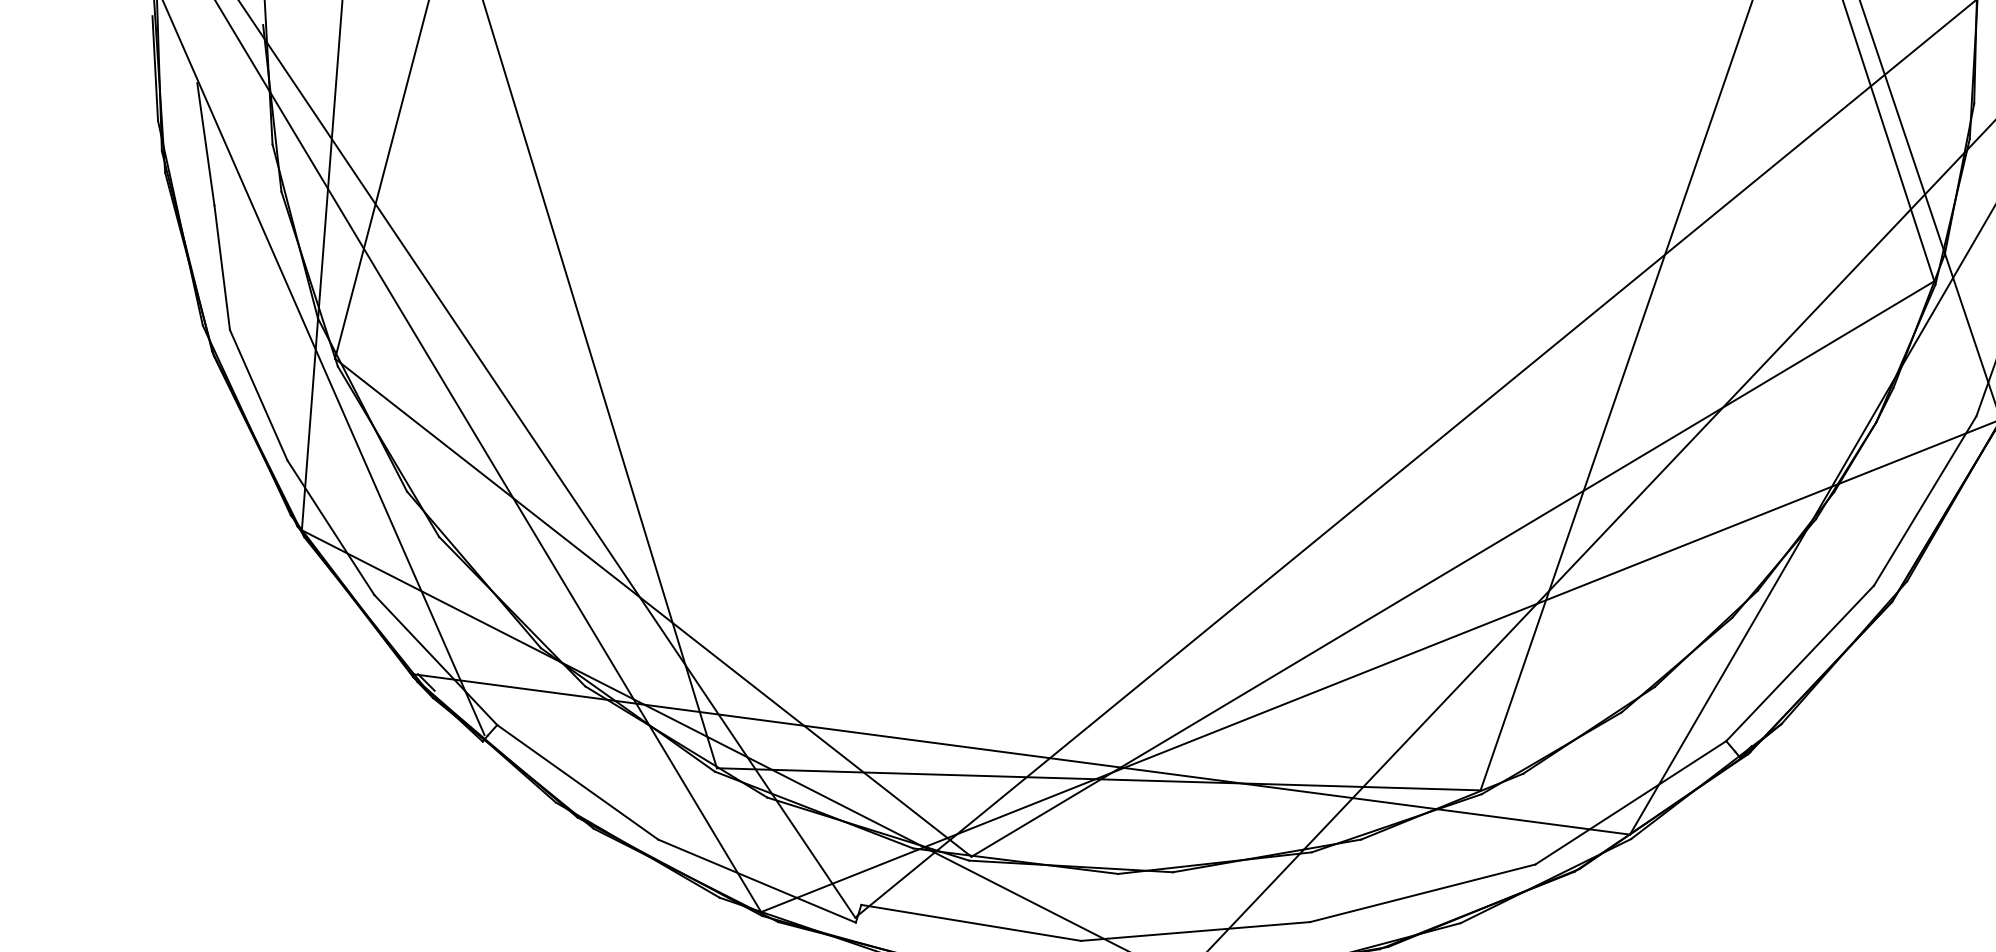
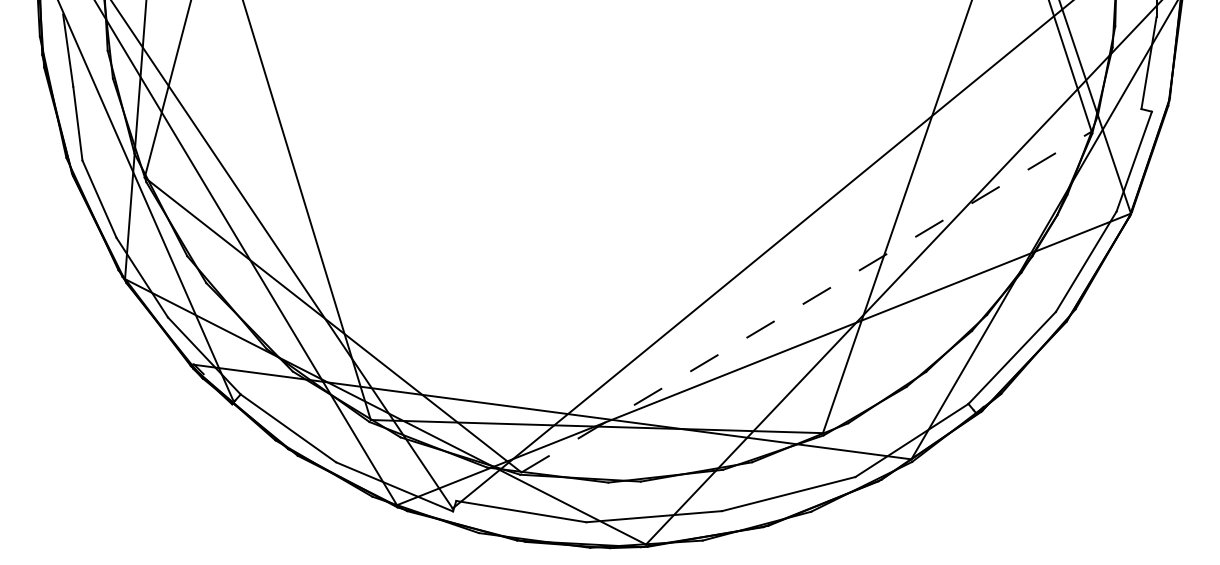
line: (1454, 568) -> (807, 301), solid -> dashed

